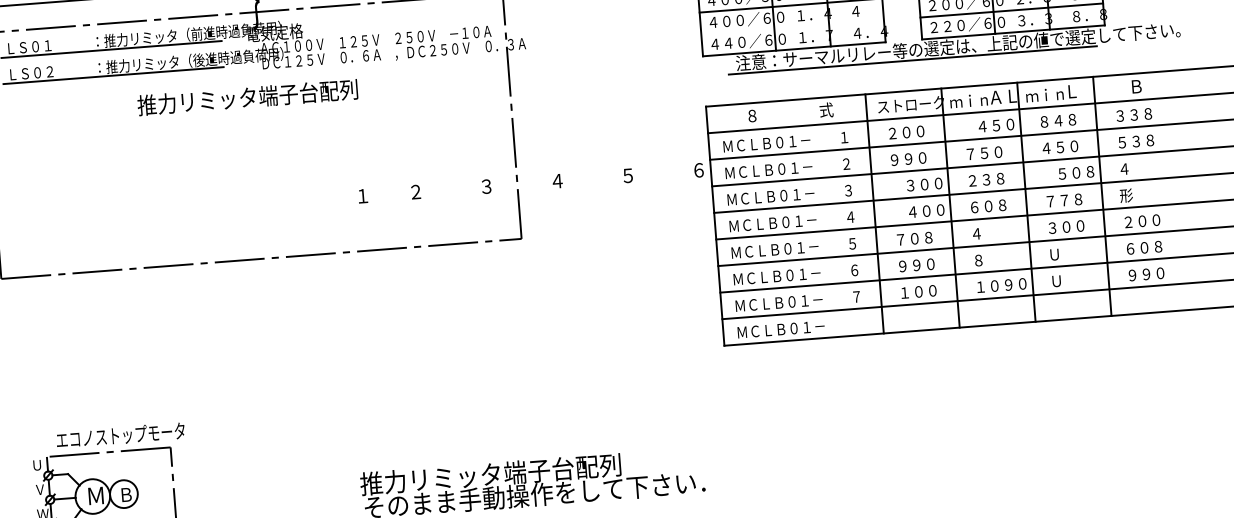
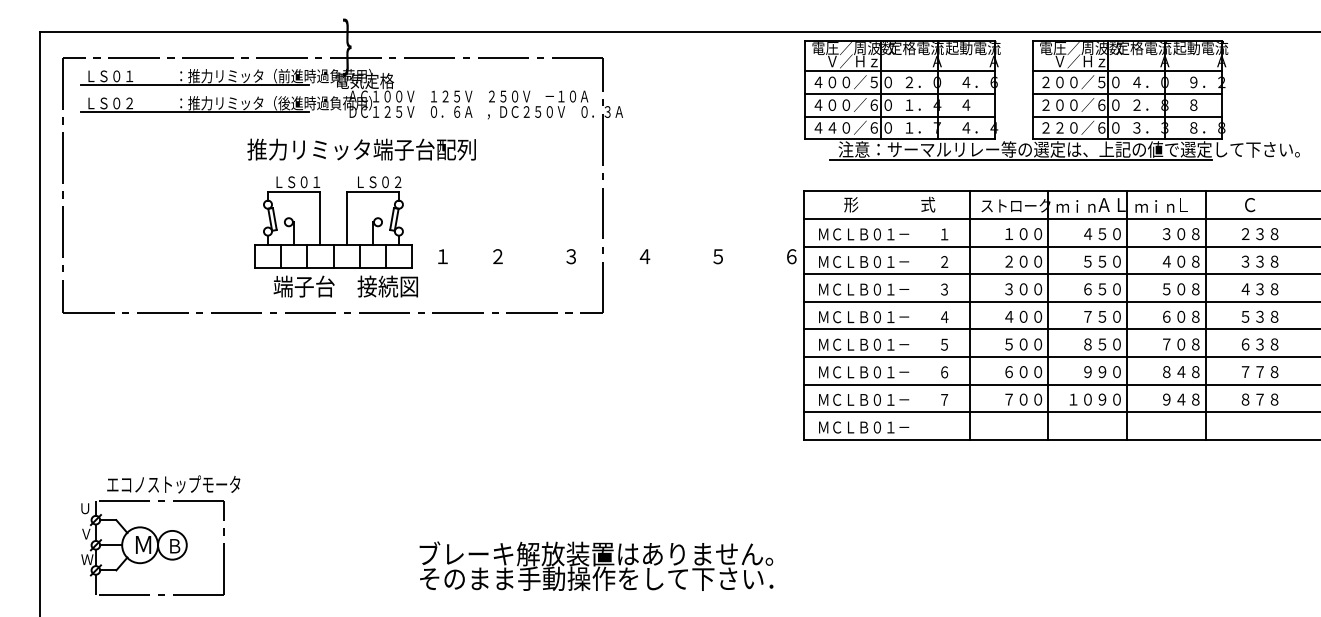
line: (792, 27) -> (899, 116), added
text: (1136, 87) -> (1250, 205), Ｂ -> Ｃ
text: (247, 97) -> (361, 149), moved
text: (1140, 114) -> (1252, 234), ３３８ -> ２３８
text: (752, 115) -> (851, 204), ８ -> 形
text: (1064, 120) -> (1173, 234), ８４８ -> ３０８
text: (913, 132) -> (1016, 234), ２００ -> １００
text: (1142, 140) -> (1252, 261), ５３８ -> ３３８
text: (1066, 146) -> (1173, 261), ４５０ -> ４０８
text: (990, 152) -> (1094, 261), ７５０ -> ５５０
text: (915, 158) -> (1016, 261), ９９０ -> ２００
text: (1145, 167) -> (1252, 289), ４ -> ４３８
text: (992, 179) -> (1094, 289), ２３８ -> ６５０
part: (258, 192) -> (335, 244), added
text: (1146, 193) -> (1251, 316), 形 -> ５３８
text: (1070, 199) -> (1173, 316), ７７８ -> ６０８
text: (994, 205) -> (1094, 316), ６０８ -> ７５０
text: (1149, 220) -> (1252, 344), ２００ -> ６３８
text: (1073, 226) -> (1173, 344), ３００ -> ７０８
text: (996, 232) -> (1094, 344), ４ -> ８５０
text: (921, 238) -> (1016, 344), ７０８ -> ５００
text: (1151, 247) -> (1252, 372), ６０８ -> ７７８
text: (1075, 253) -> (1173, 372), Ｕ -> ８４８
text: (999, 259) -> (1094, 372), ８ -> ９９０
text: (923, 265) -> (1016, 372), ９９０ -> ６００
text: (1153, 273) -> (1252, 399), ９９０ -> ８７８
text: (1077, 279) -> (1173, 399), Ｕ -> ９４８
text: (925, 291) -> (1016, 399), １００ -> ７００
text: (531, 470) -> (595, 553), 推力リミッタ端子台配列 -> ブレーキ解放装置はありません。

